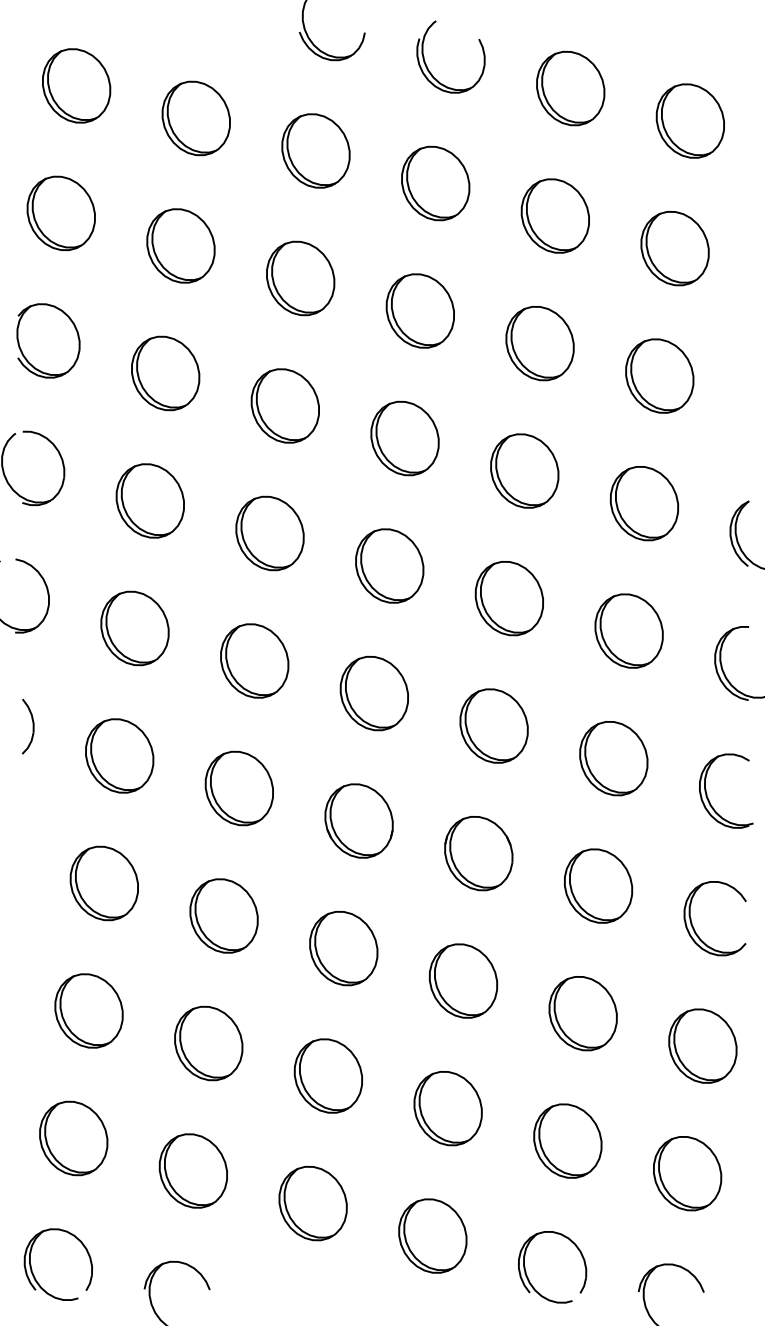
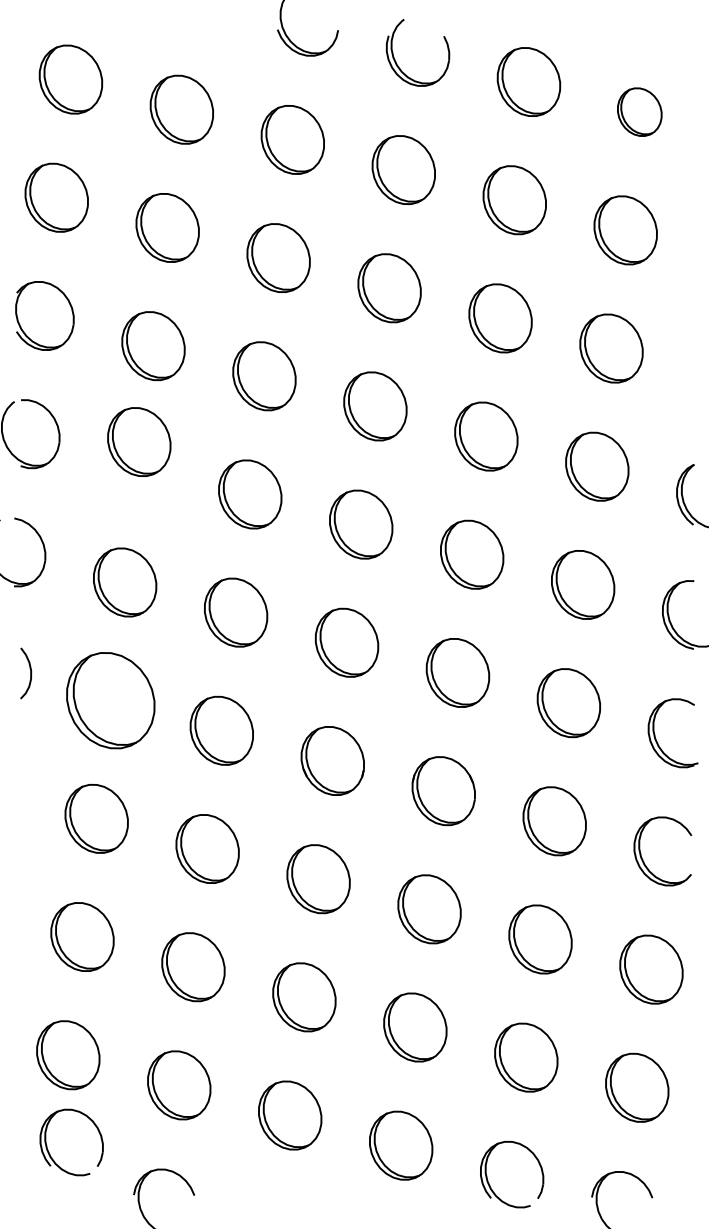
part: (689, 120) -> (639, 111), size x0.7
part: (149, 500) -> (138, 441), moved
part: (119, 755) -> (110, 700), size x1.4
part: (33, 1272) -> (48, 1149), moved

